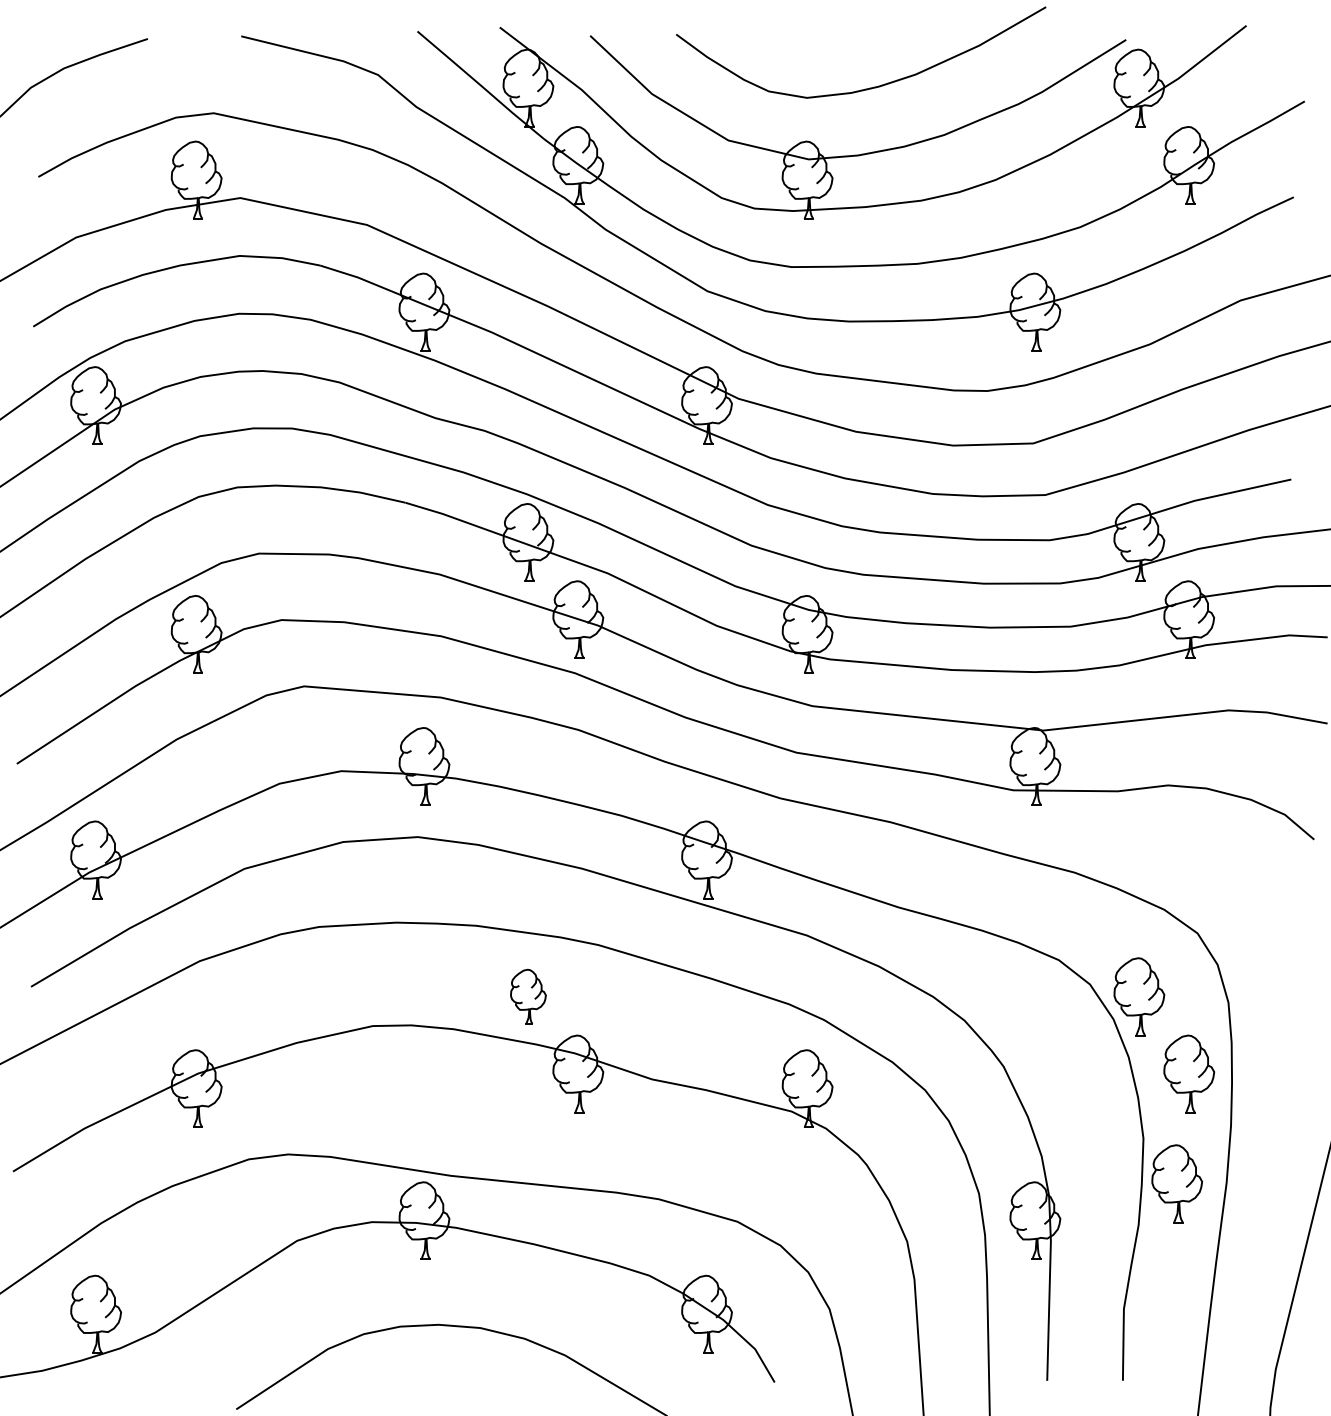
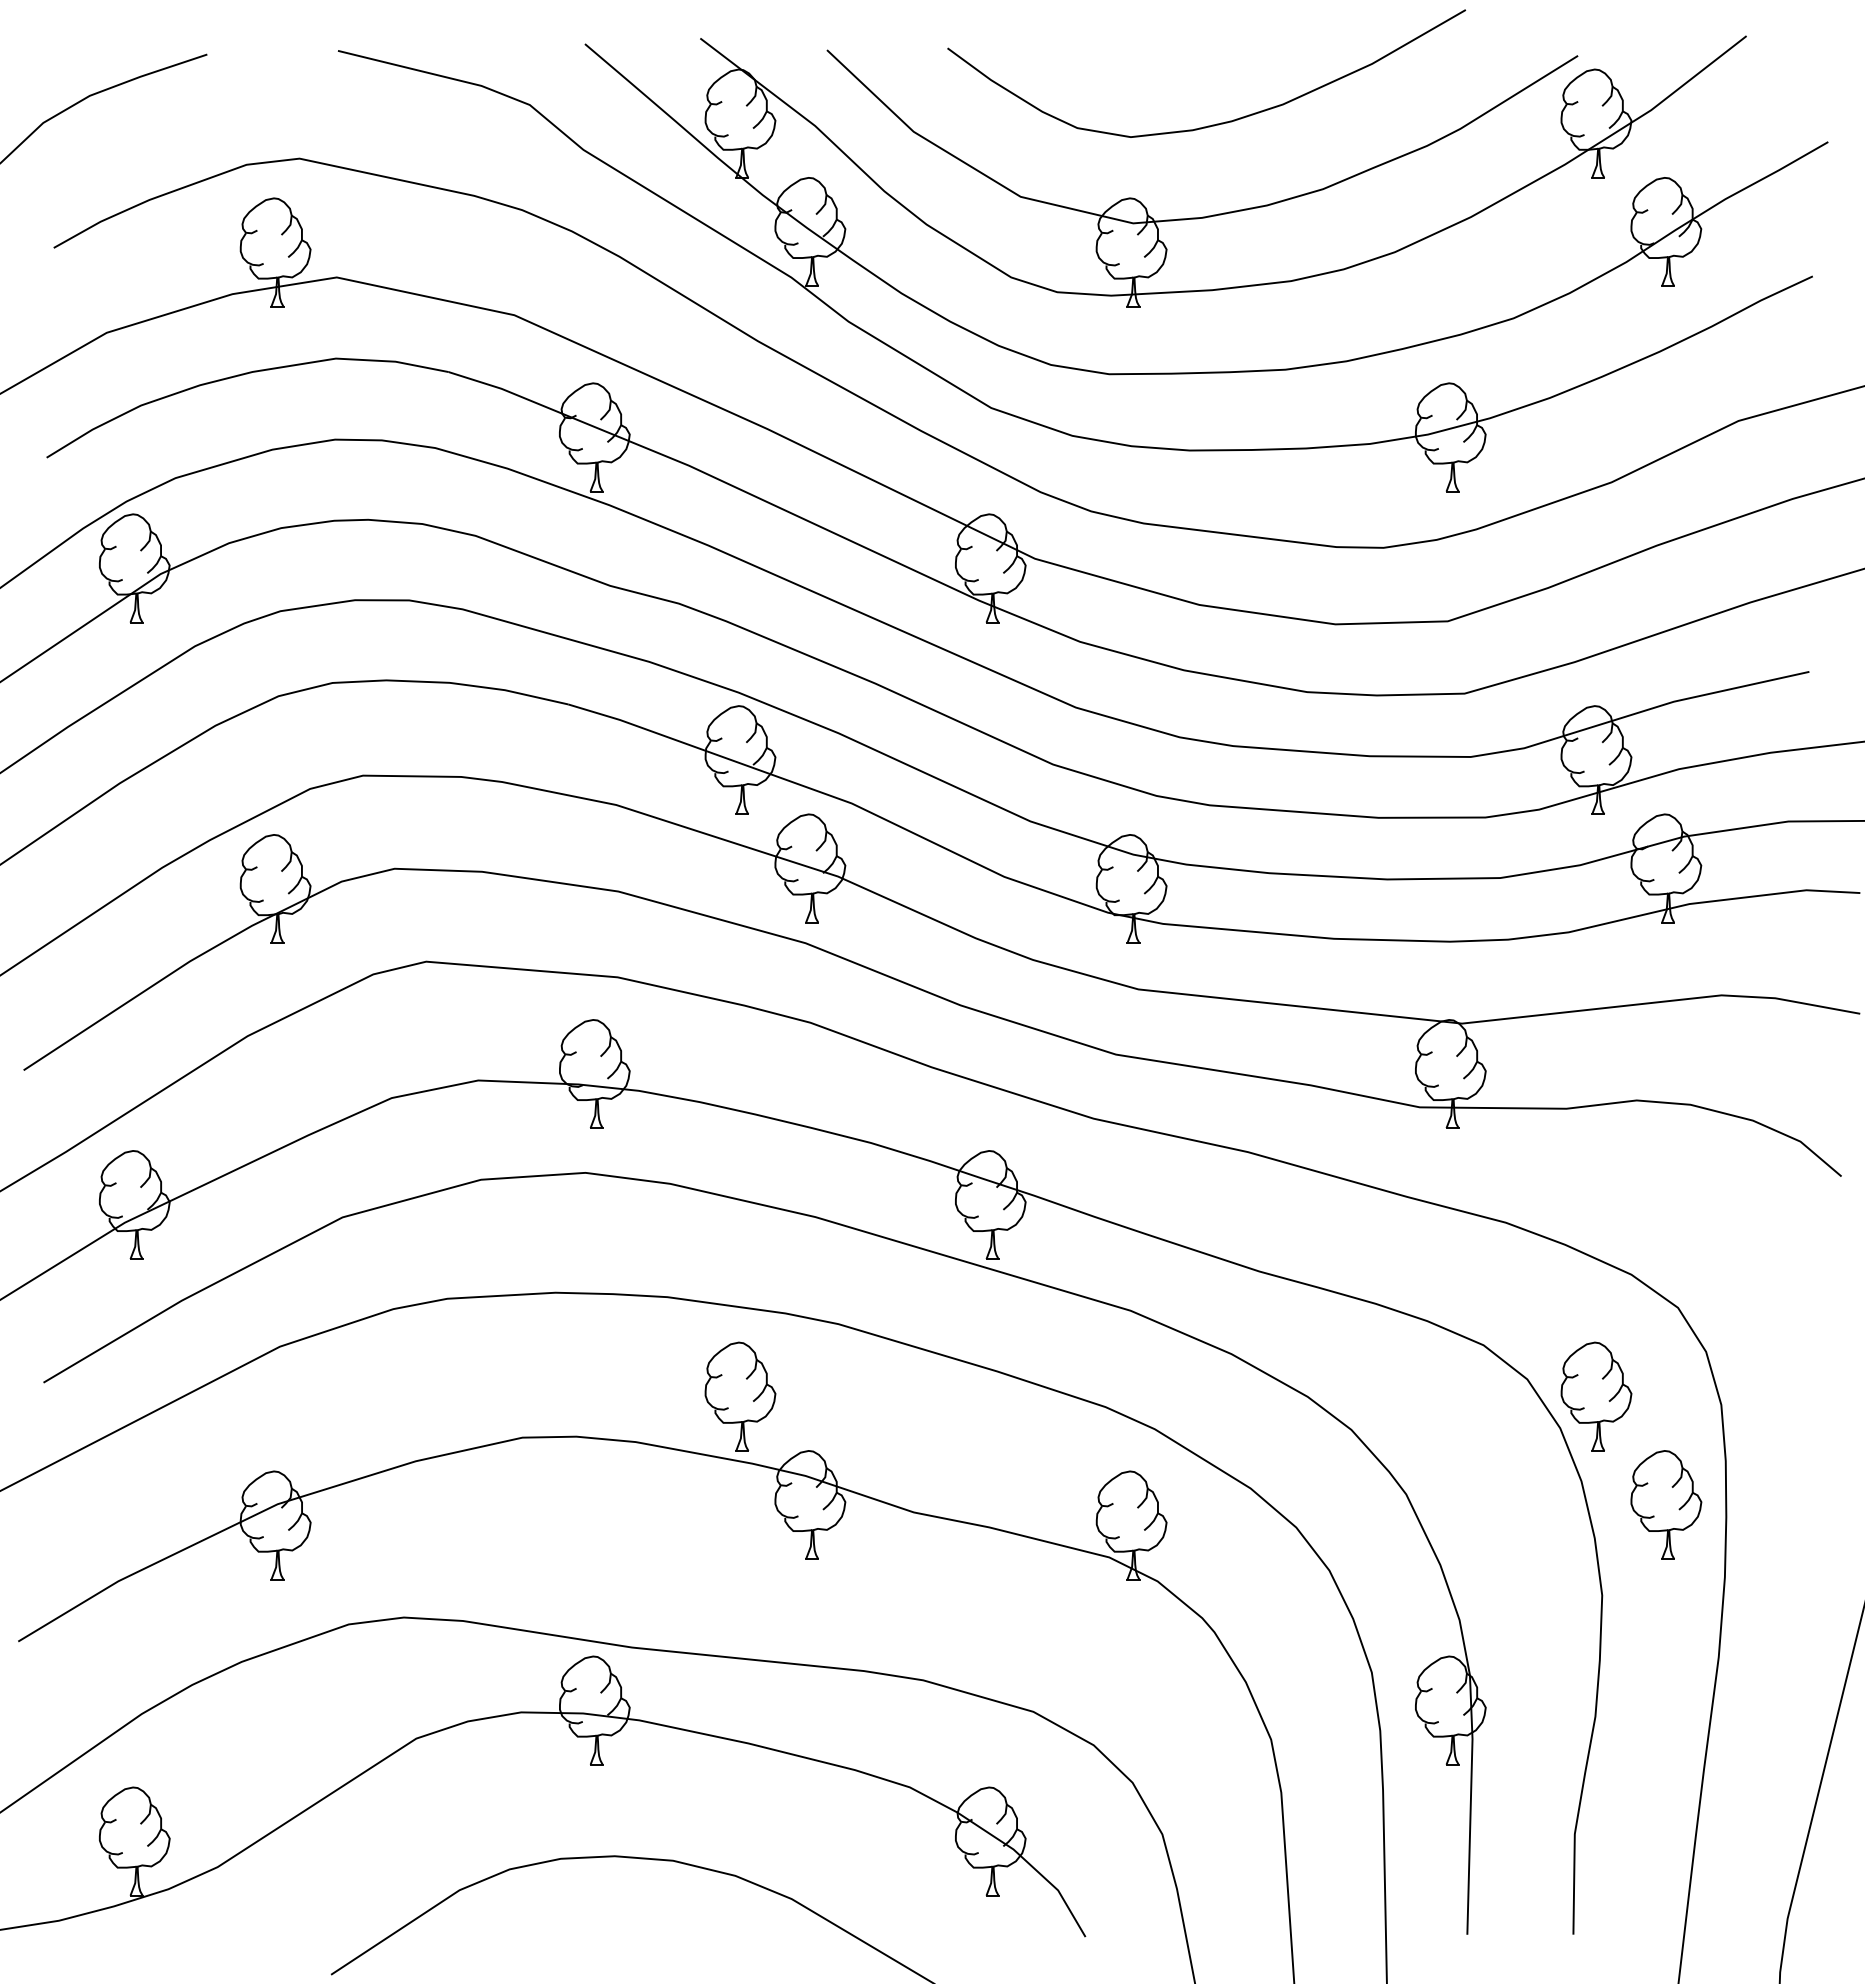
part: (528, 996) -> (740, 1396), size x1.43
part: (1177, 1183) -> (1649, 1658), removed

